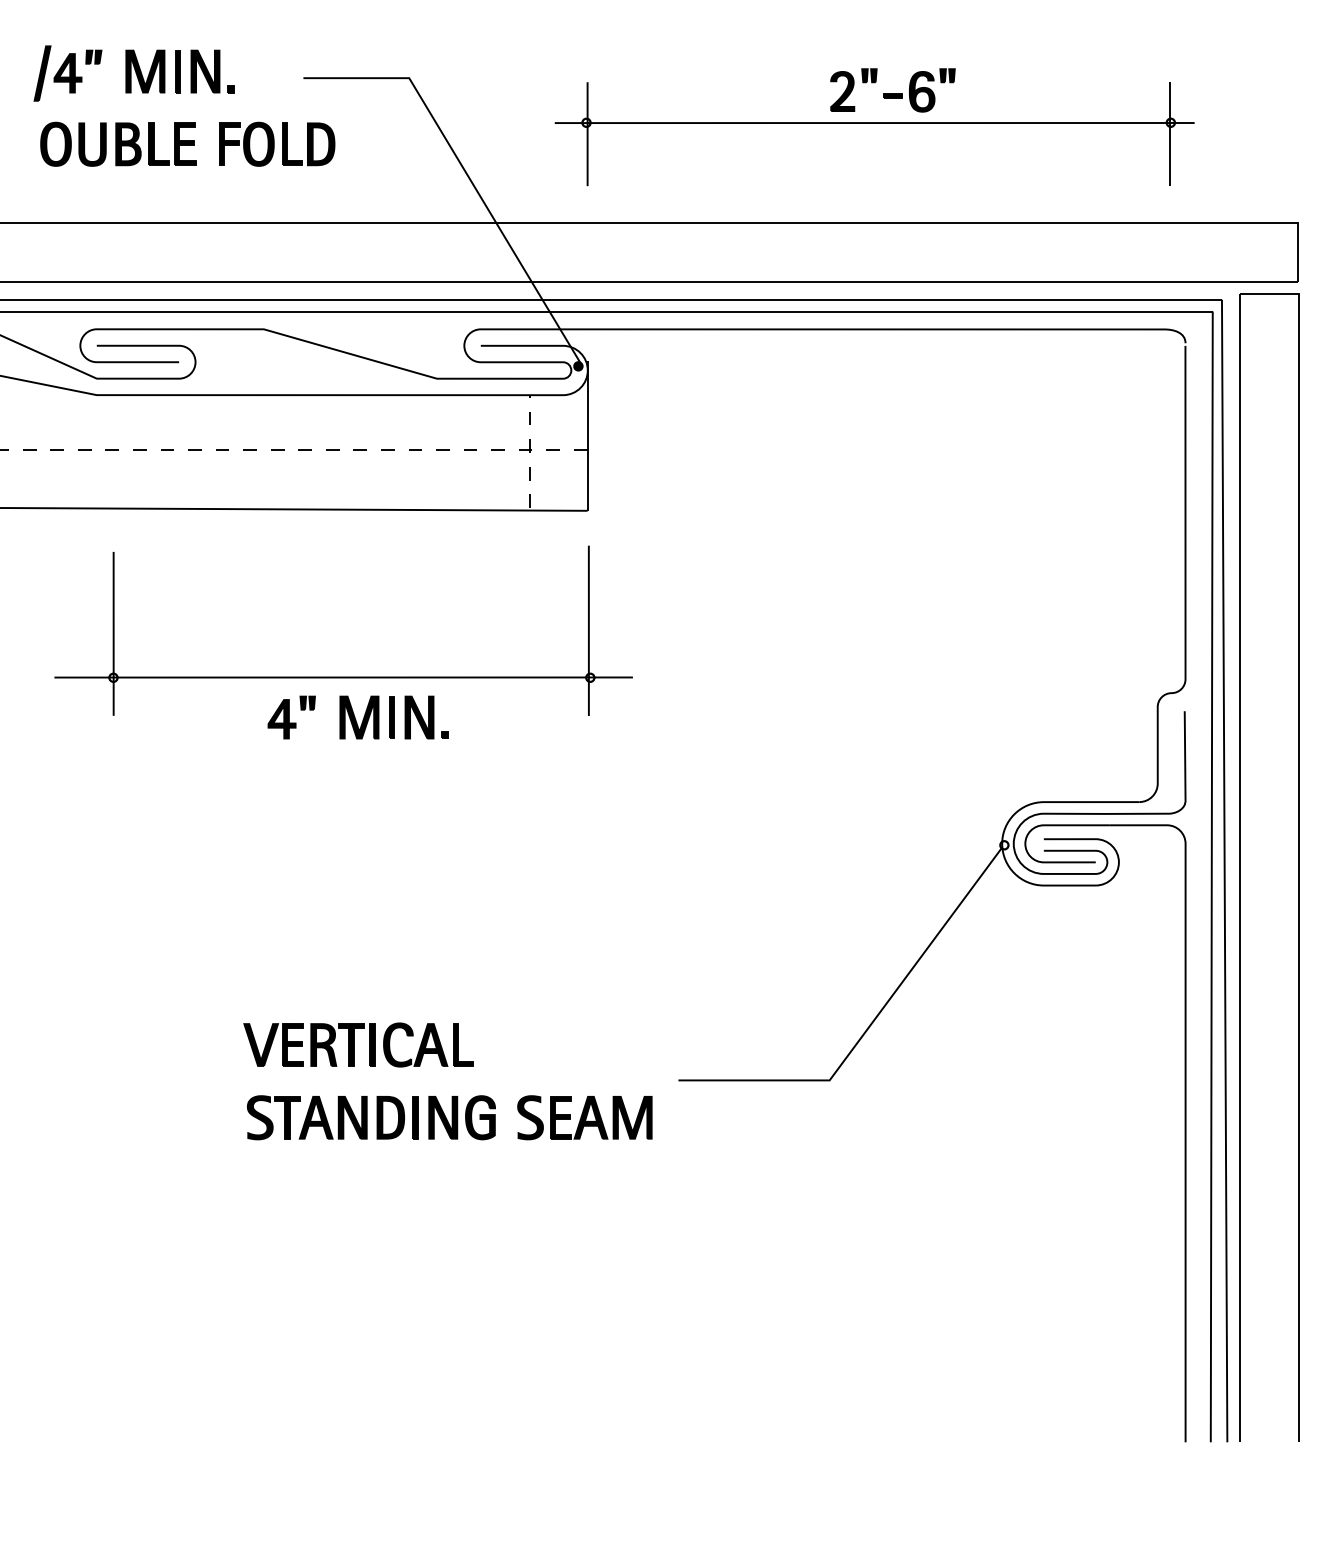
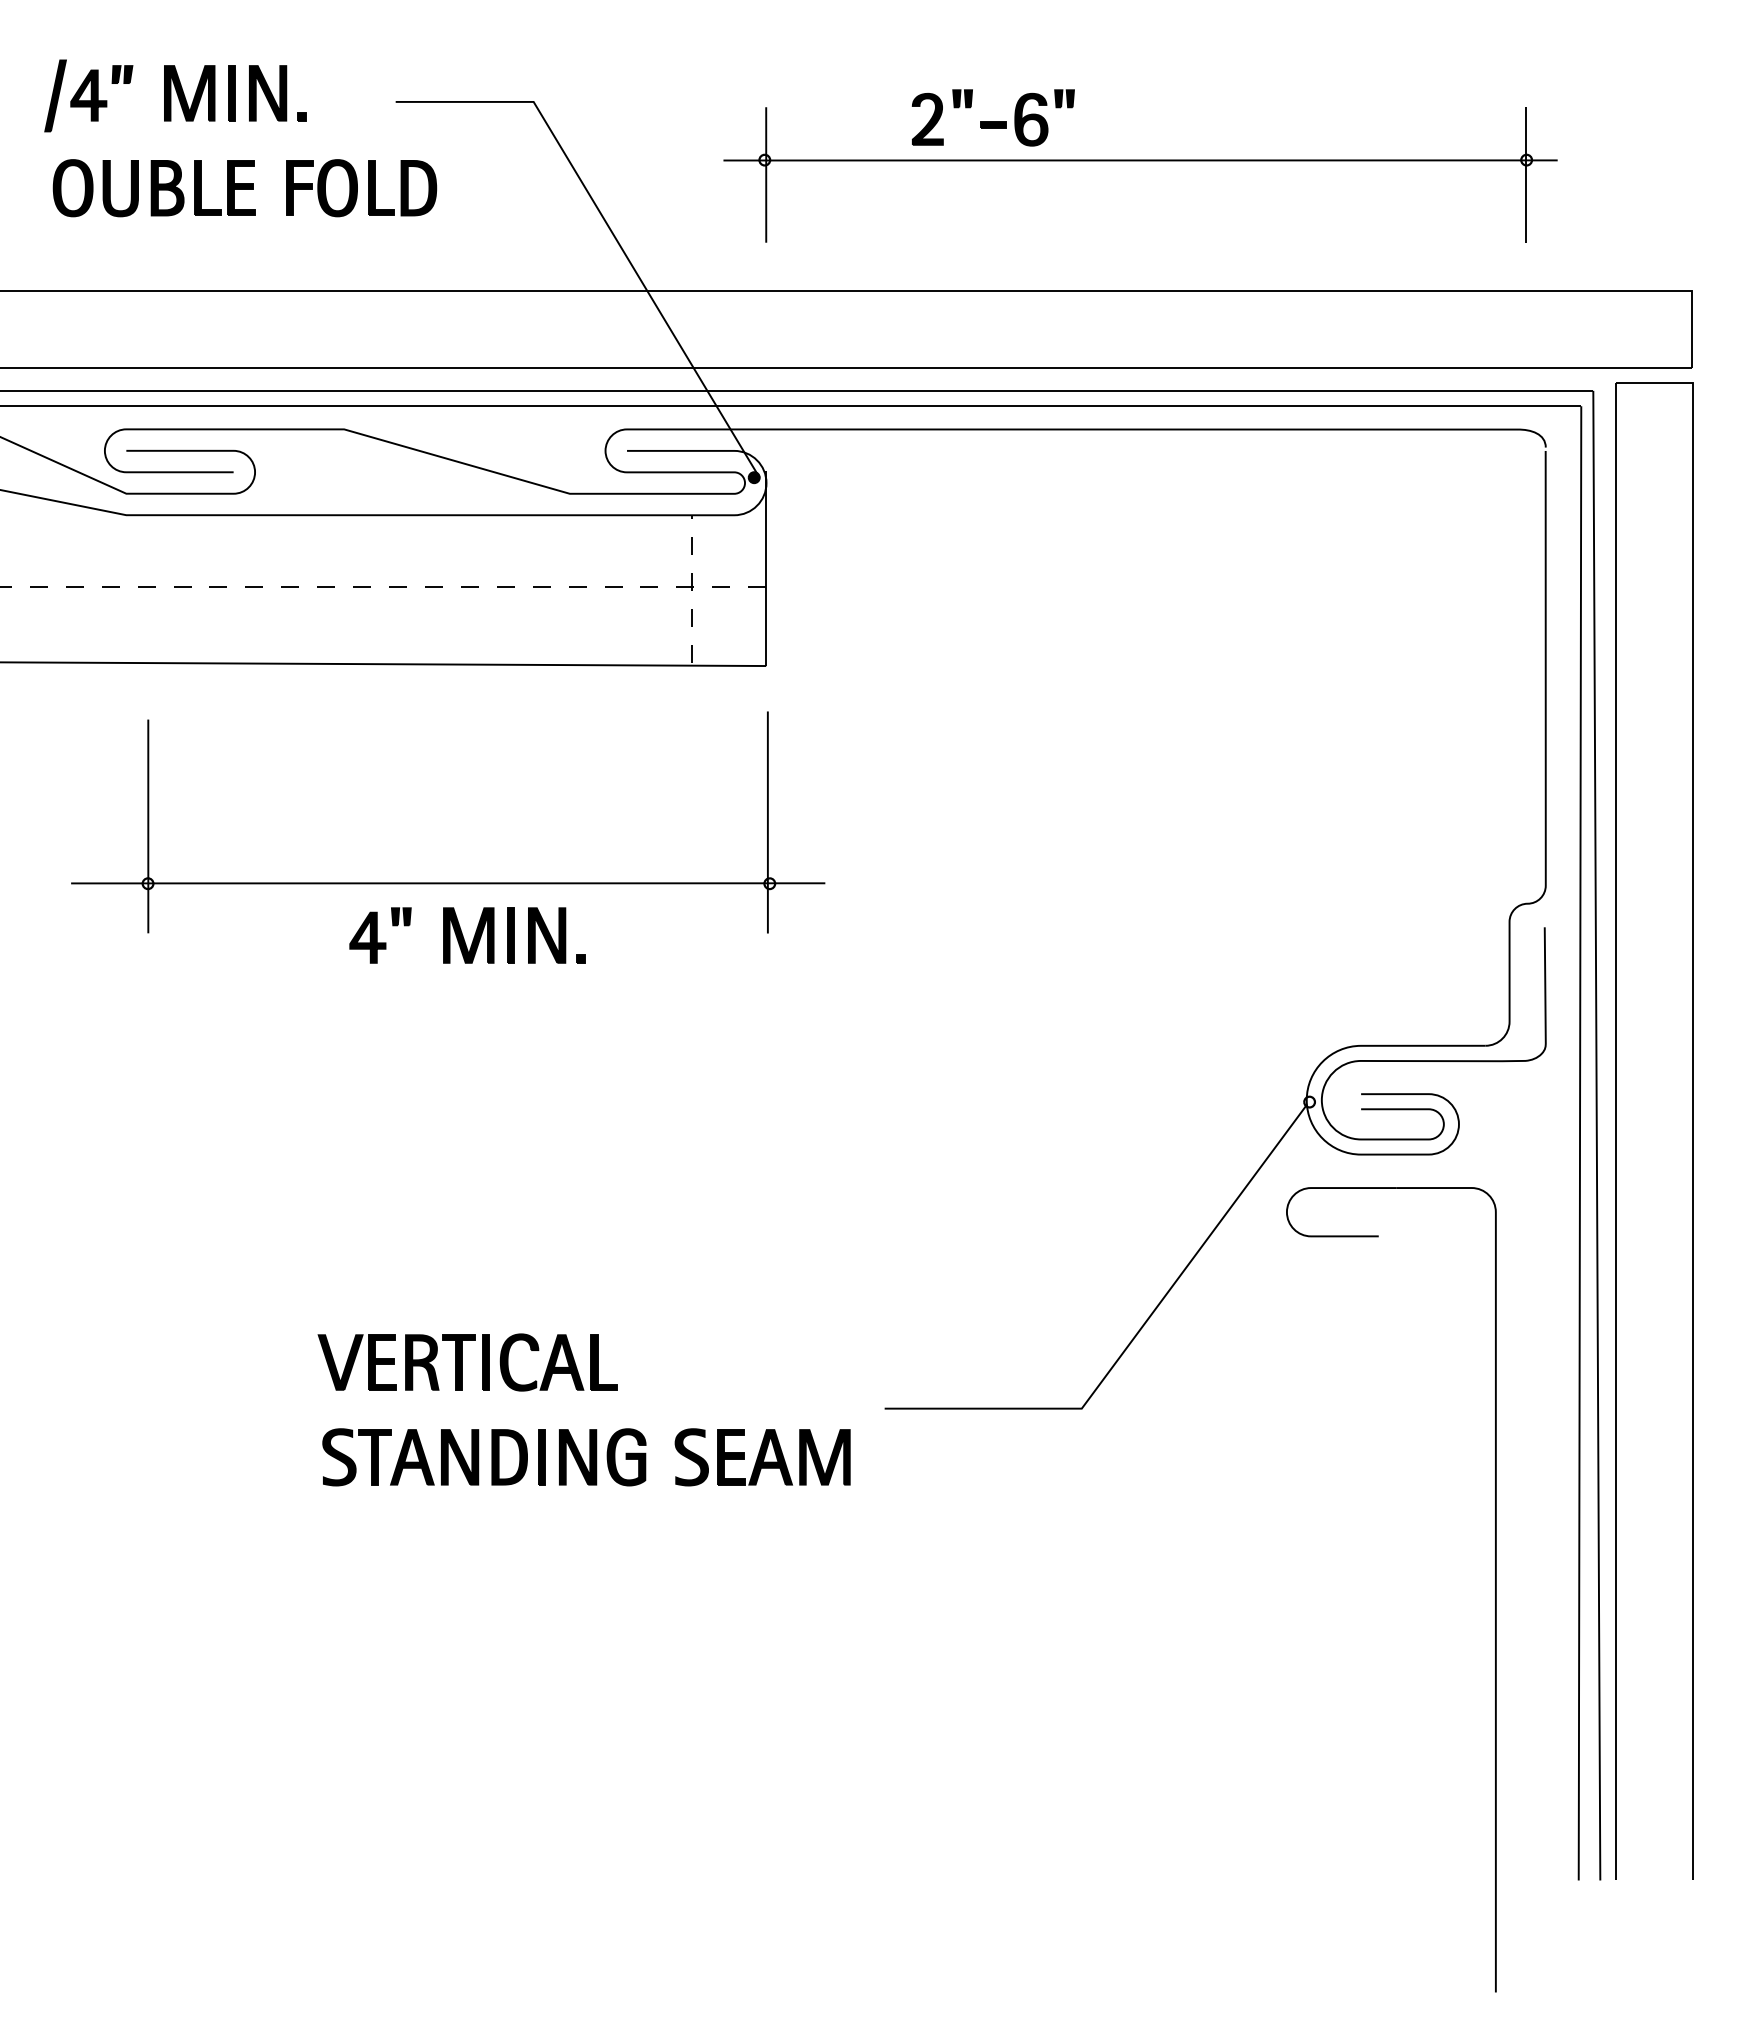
part: (892, 90) -> (992, 117), moved
part: (1185, 1133) -> (1495, 1589), moved

